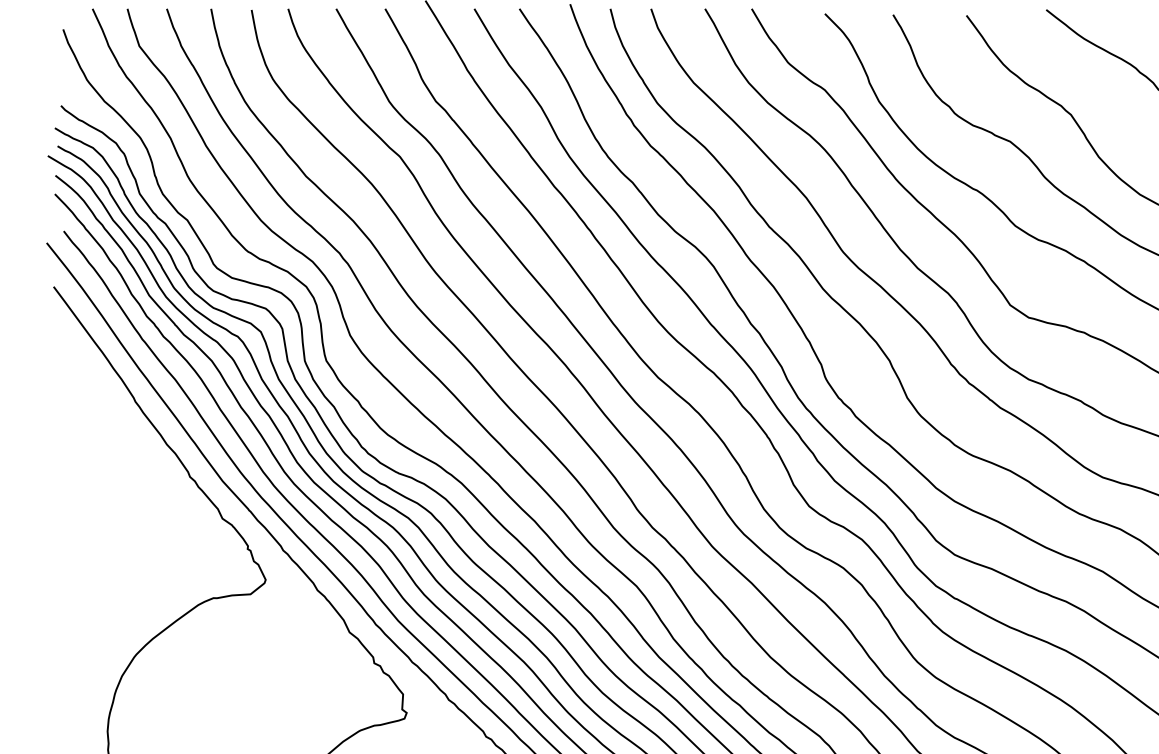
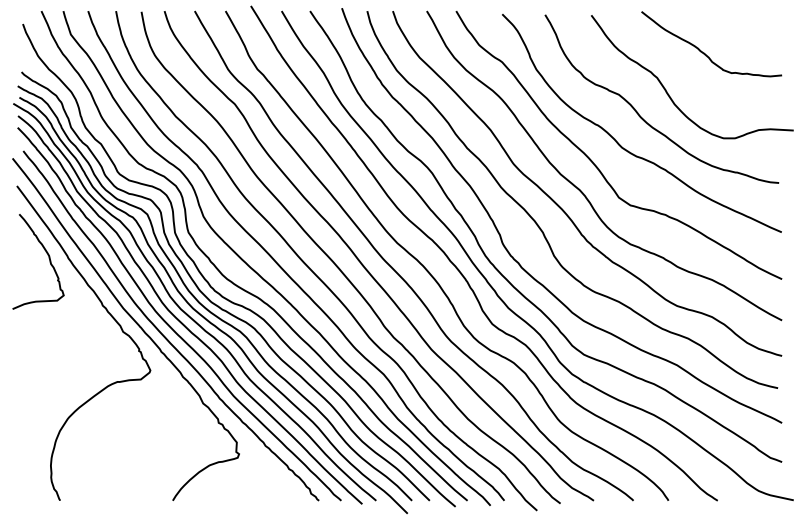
curve: (103, 401) -> (48, 258), added

